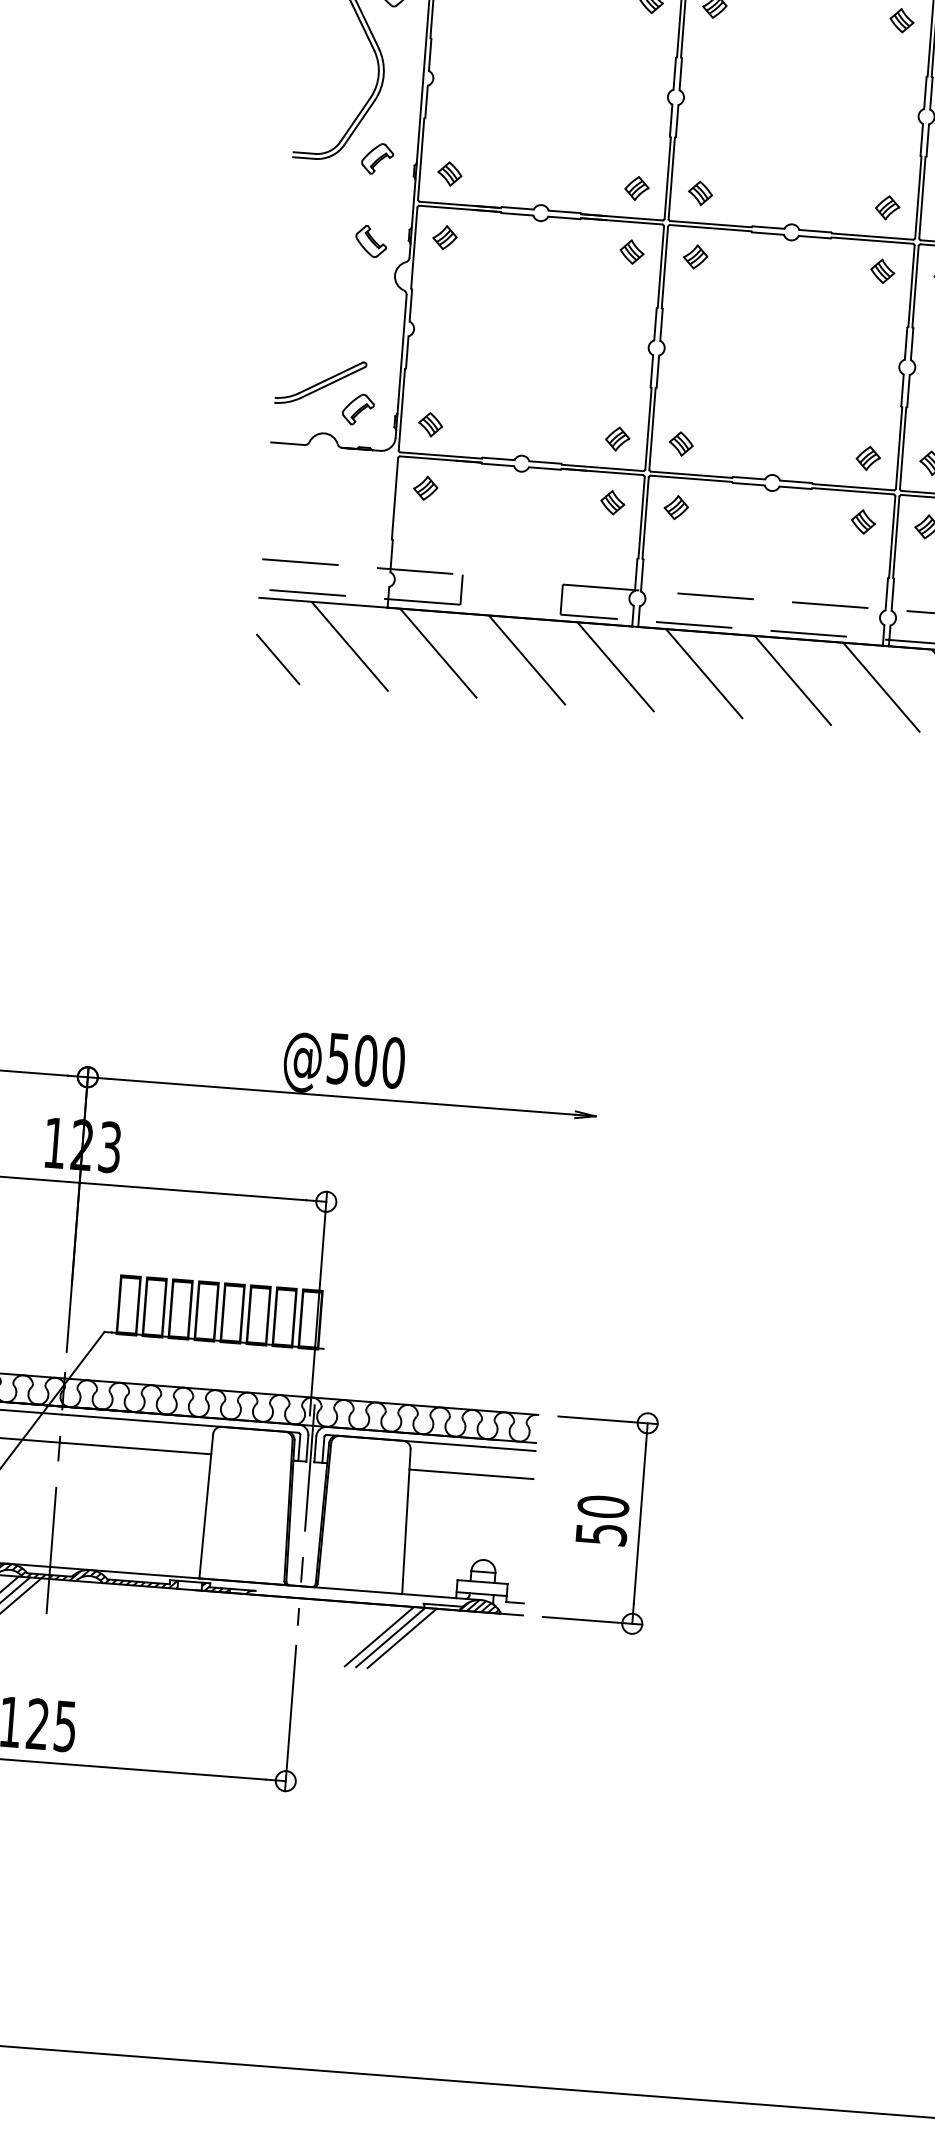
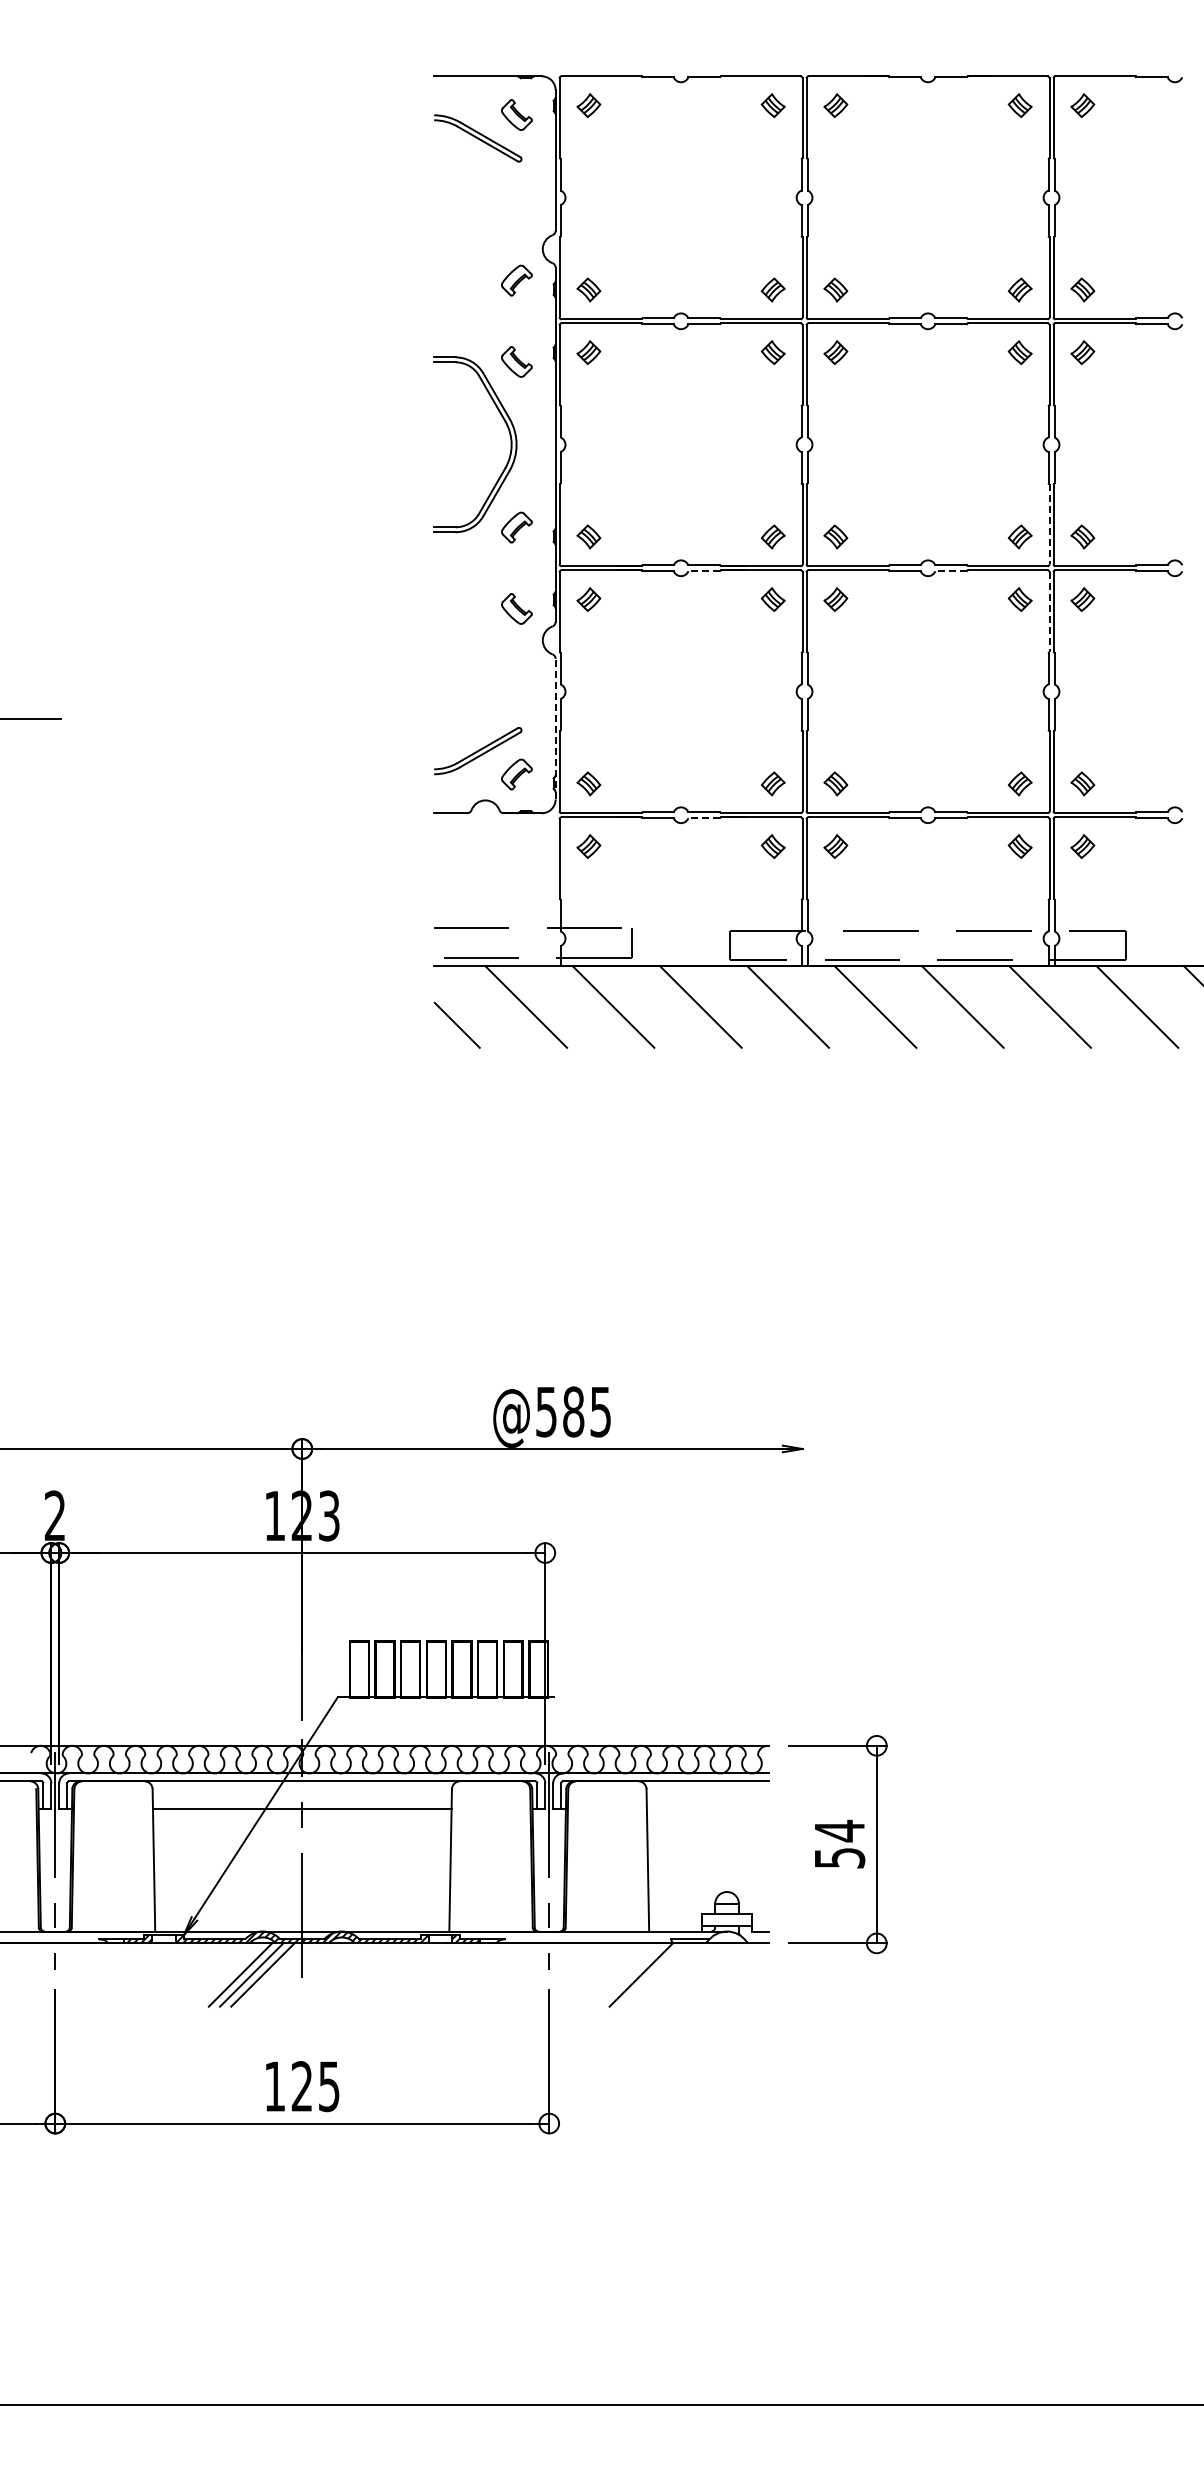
line: (918, 197) -> (1049, 524), solid -> dashed
line: (564, 218) -> (704, 571), solid -> dashed
line: (814, 237) -> (950, 571), solid -> dashed
line: (911, 286) -> (1049, 612), solid -> dashed
line: (401, 365) -> (555, 728), solid -> dashed
line: (545, 468) -> (704, 818), solid -> dashed
text: (380, 1061) -> (587, 1411), @500 -> @585
line: (470, 1474) -> (707, 1809), removed
text: (603, 1506) -> (839, 1830), 50 -> 54
hatch: (480, 1606) -> (726, 1937), removed
line: (378, 1636) -> (629, 1974), removed
line: (402, 1637) -> (652, 1974), removed

